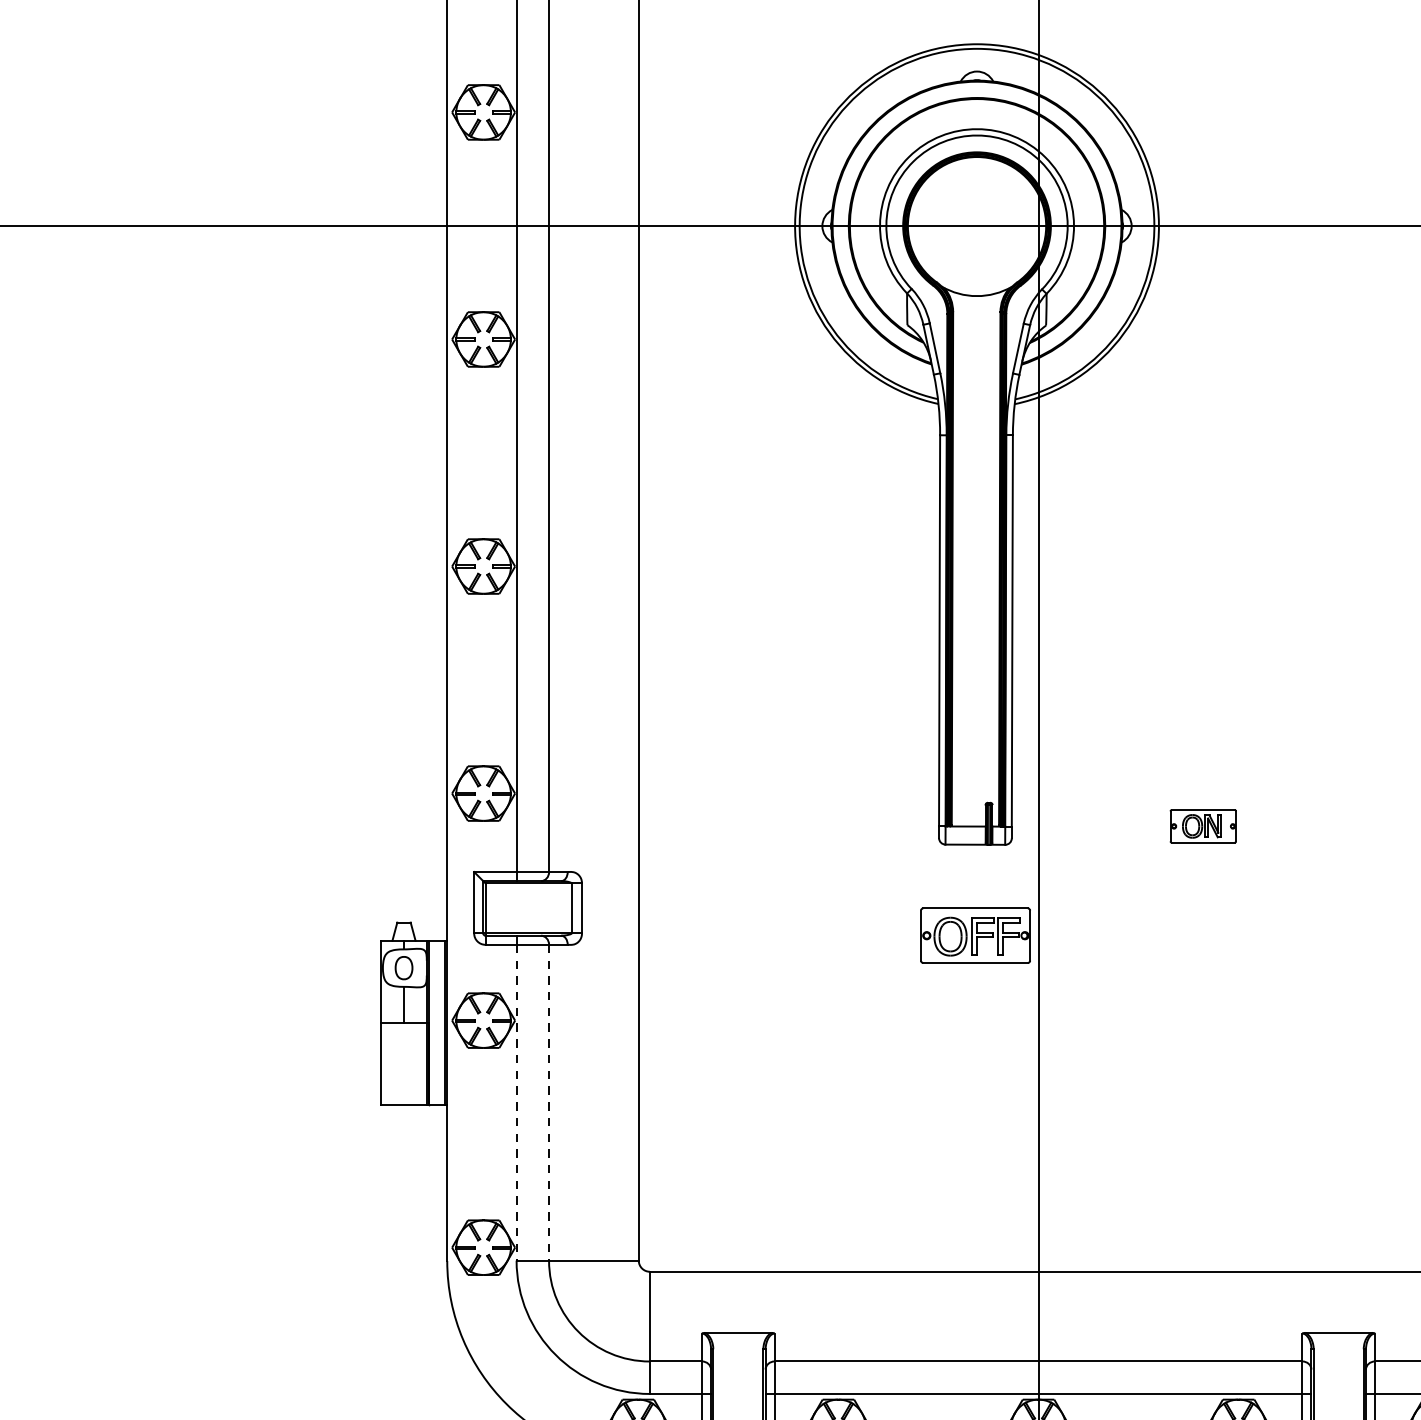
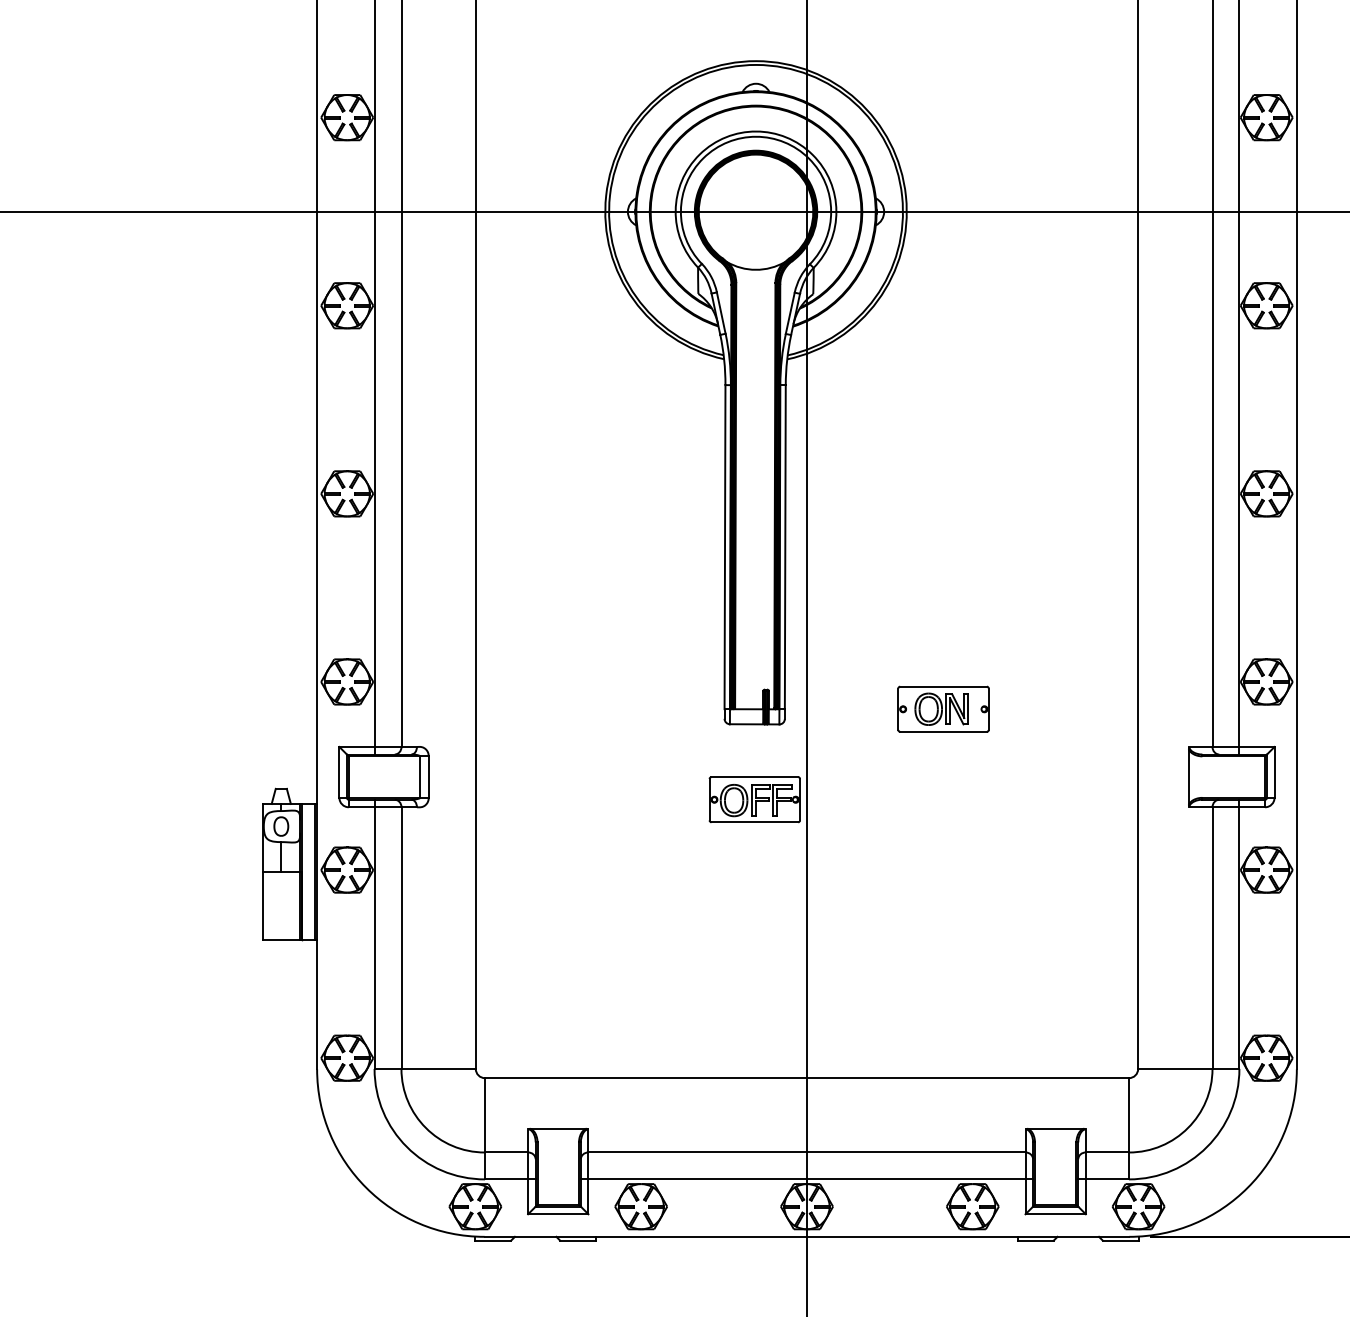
part: (1203, 825) -> (943, 708), size x1.67
line: (516, 1103) -> (374, 938), dashed -> solid
line: (549, 1103) -> (401, 938), dashed -> solid

